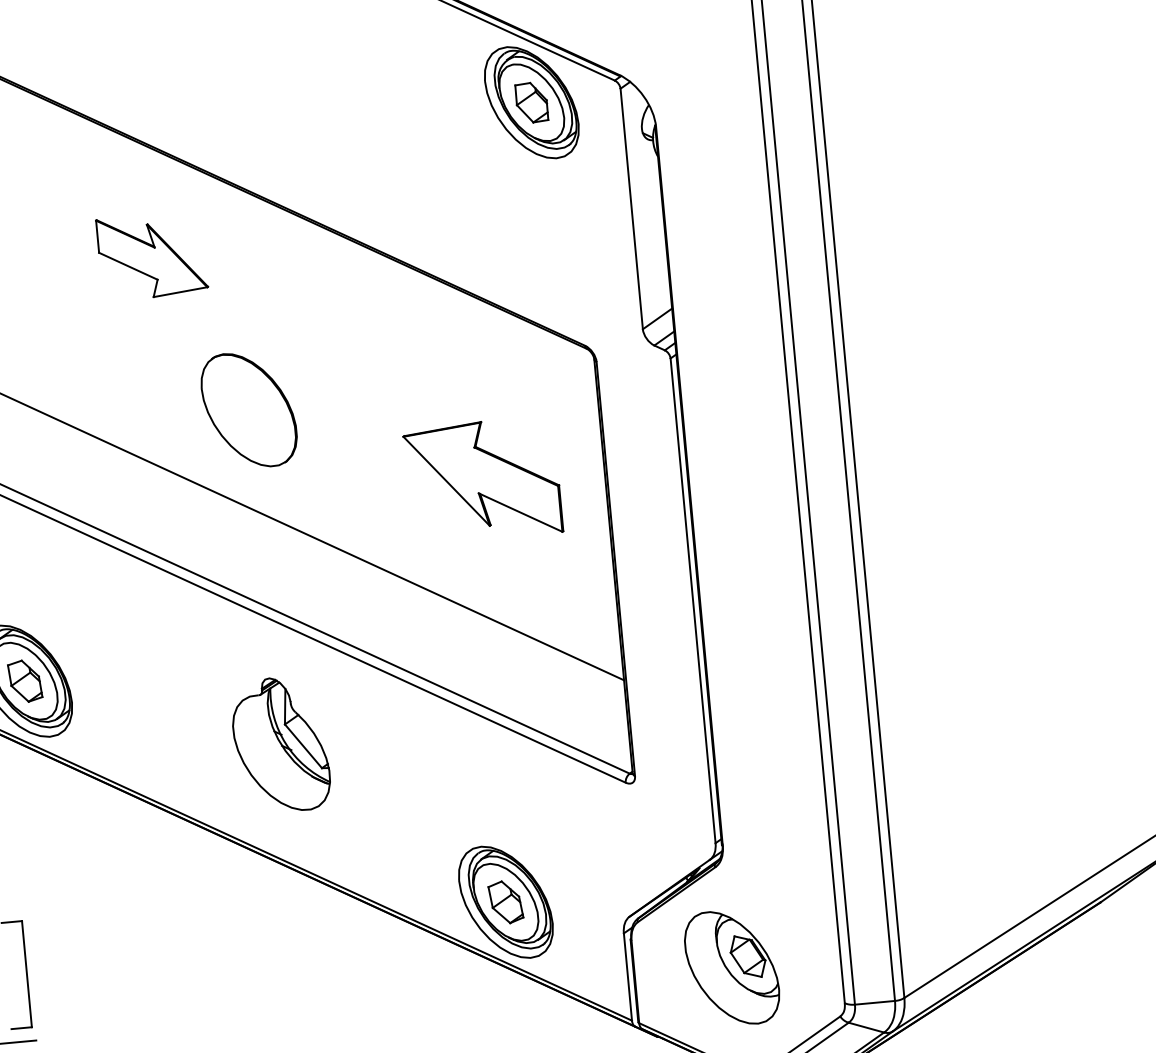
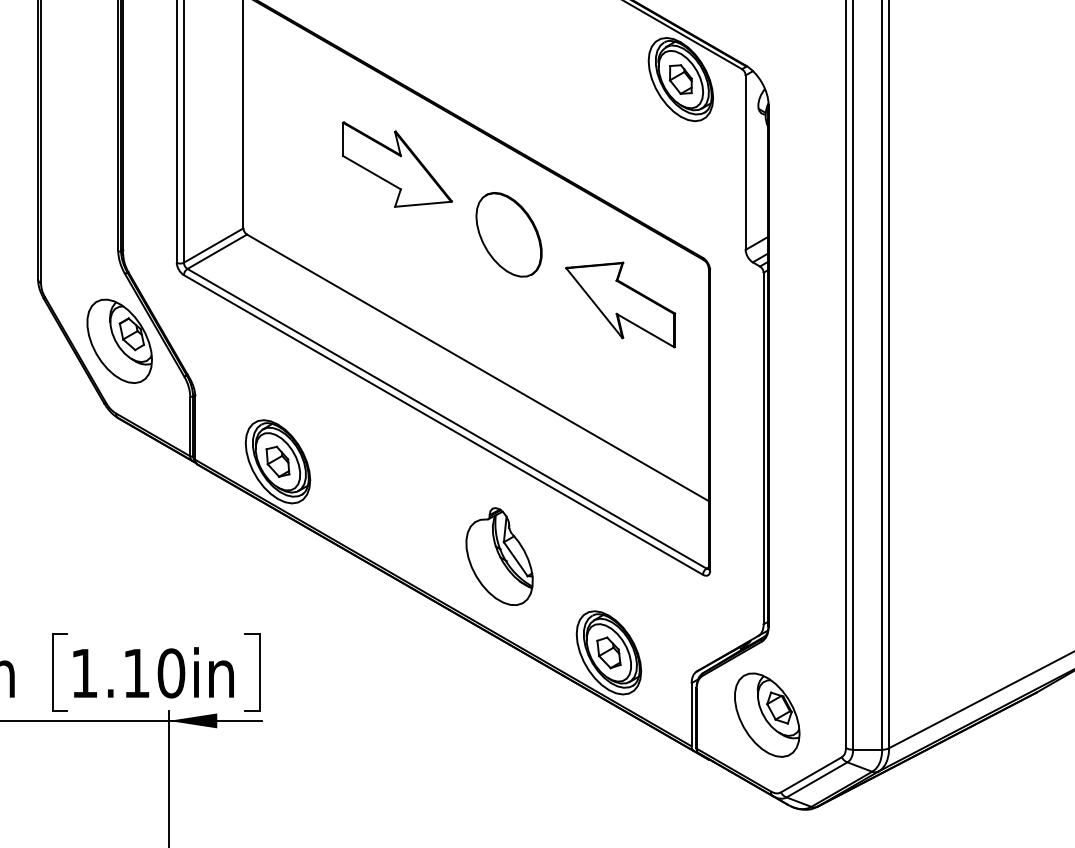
part: (151, 256) -> (397, 164), size x1.43
part: (248, 409) -> (508, 234), moved
part: (482, 479) -> (620, 304), moved
part: (280, 744) -> (499, 556), moved

